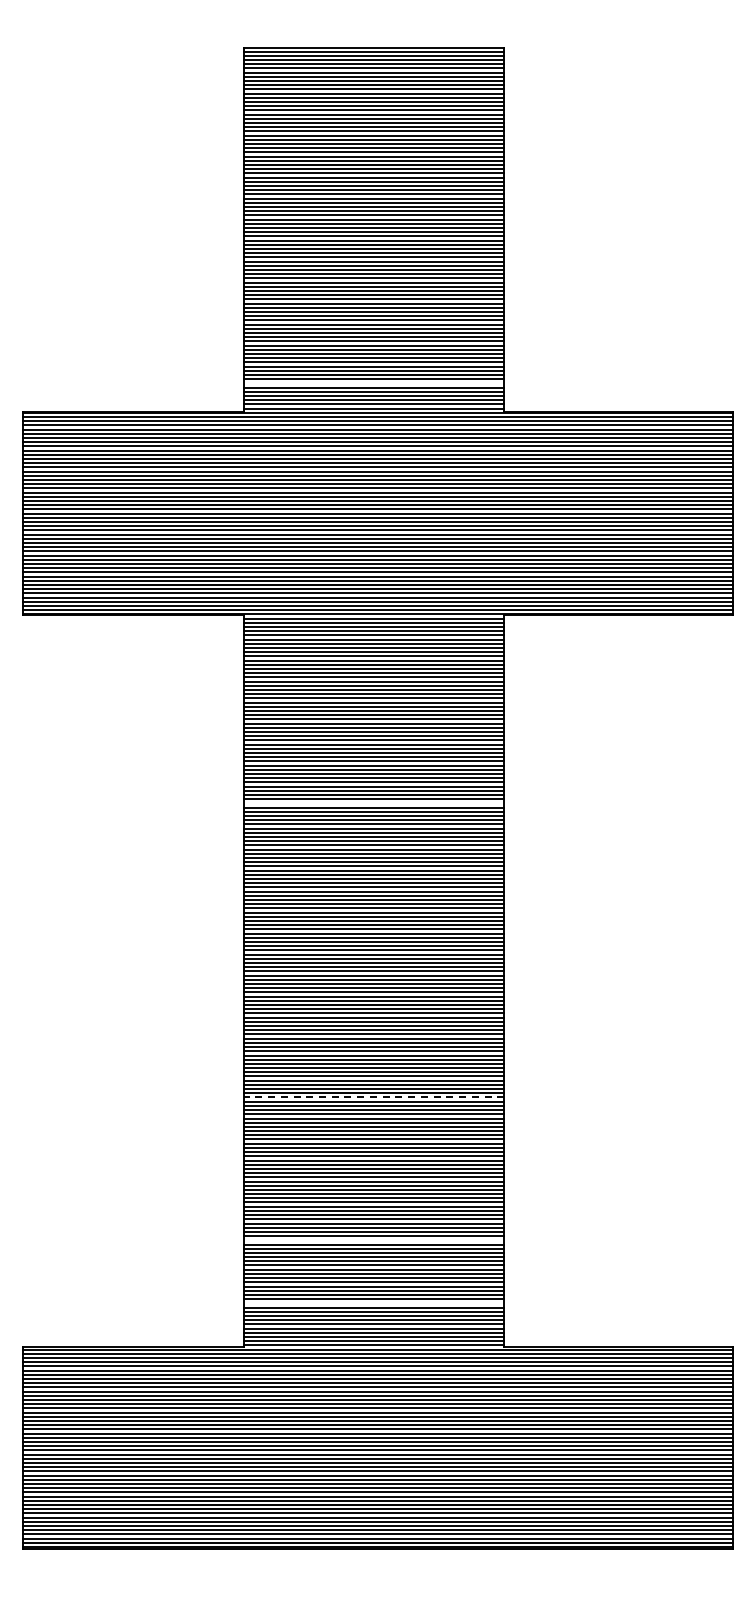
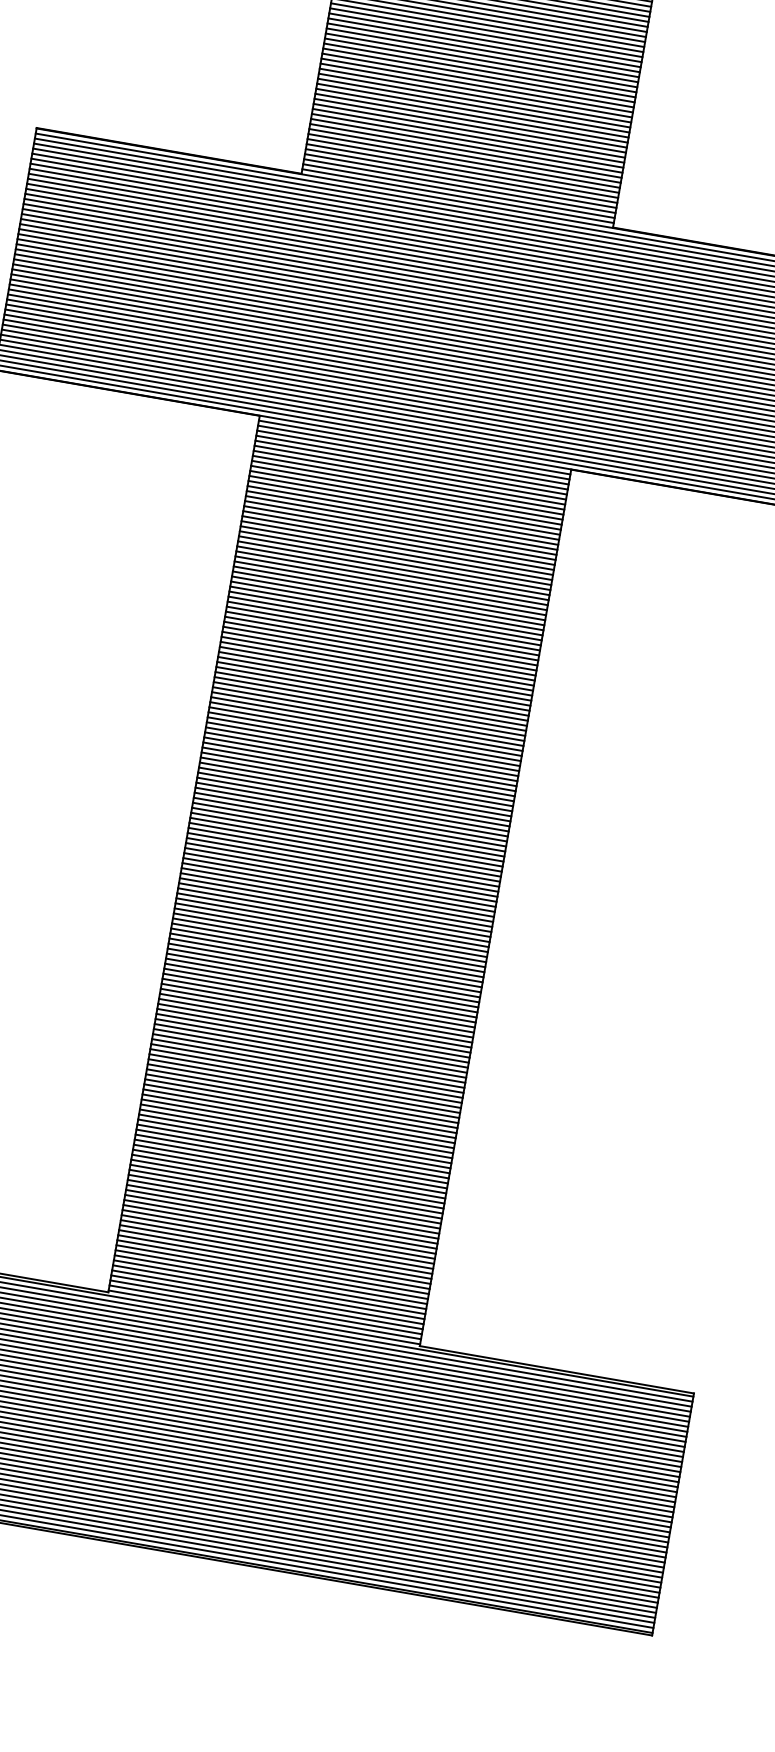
line: (374, 383) -> (463, 166), added
line: (374, 803) -> (376, 668), added
line: (373, 1097) -> (314, 1020), dashed -> solid
line: (374, 1240) -> (286, 1191), added
line: (374, 1303) -> (273, 1267), added

